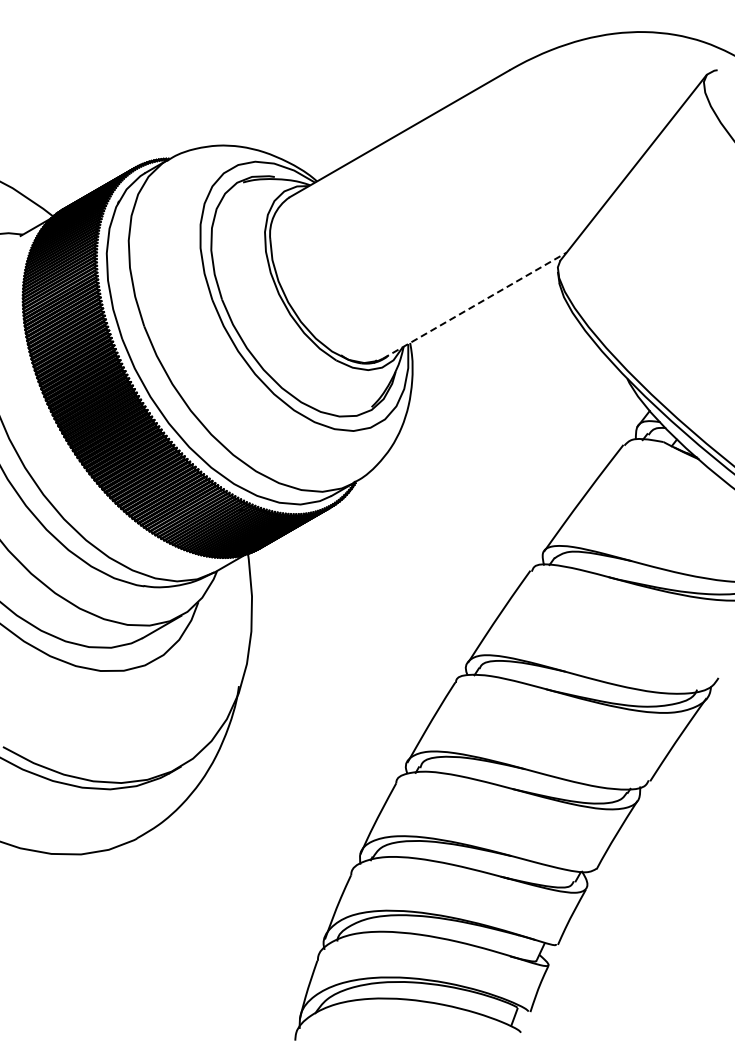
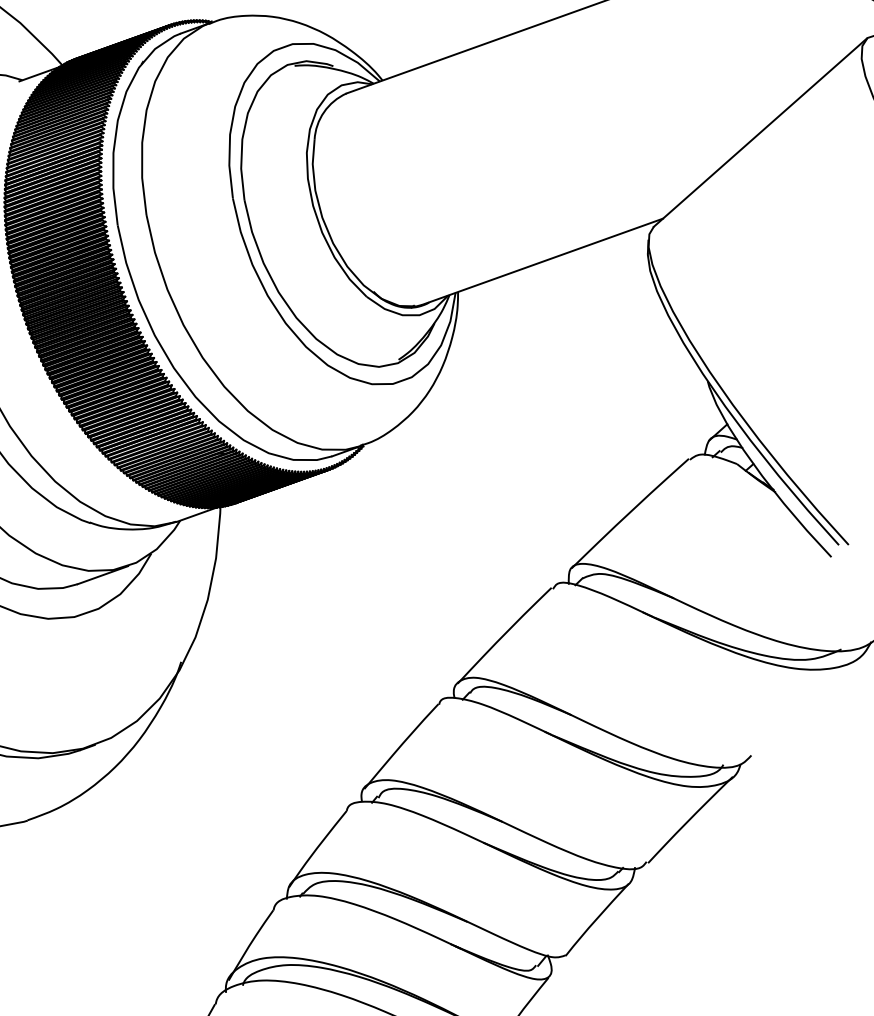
line: (475, 305) -> (543, 261), dashed -> solid

